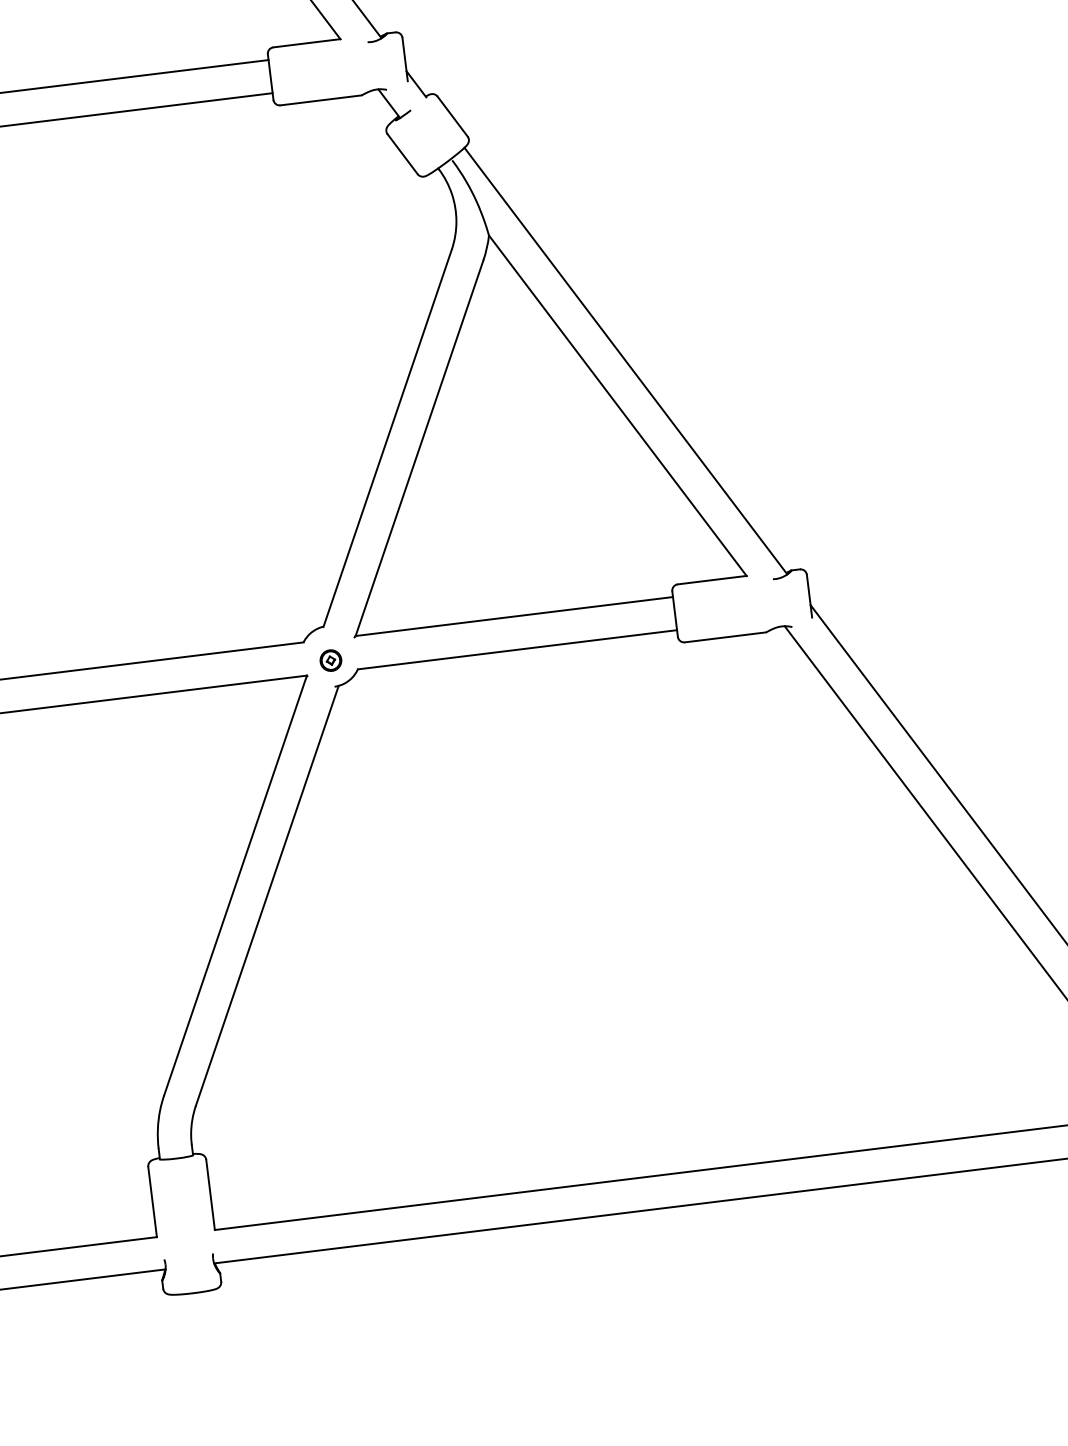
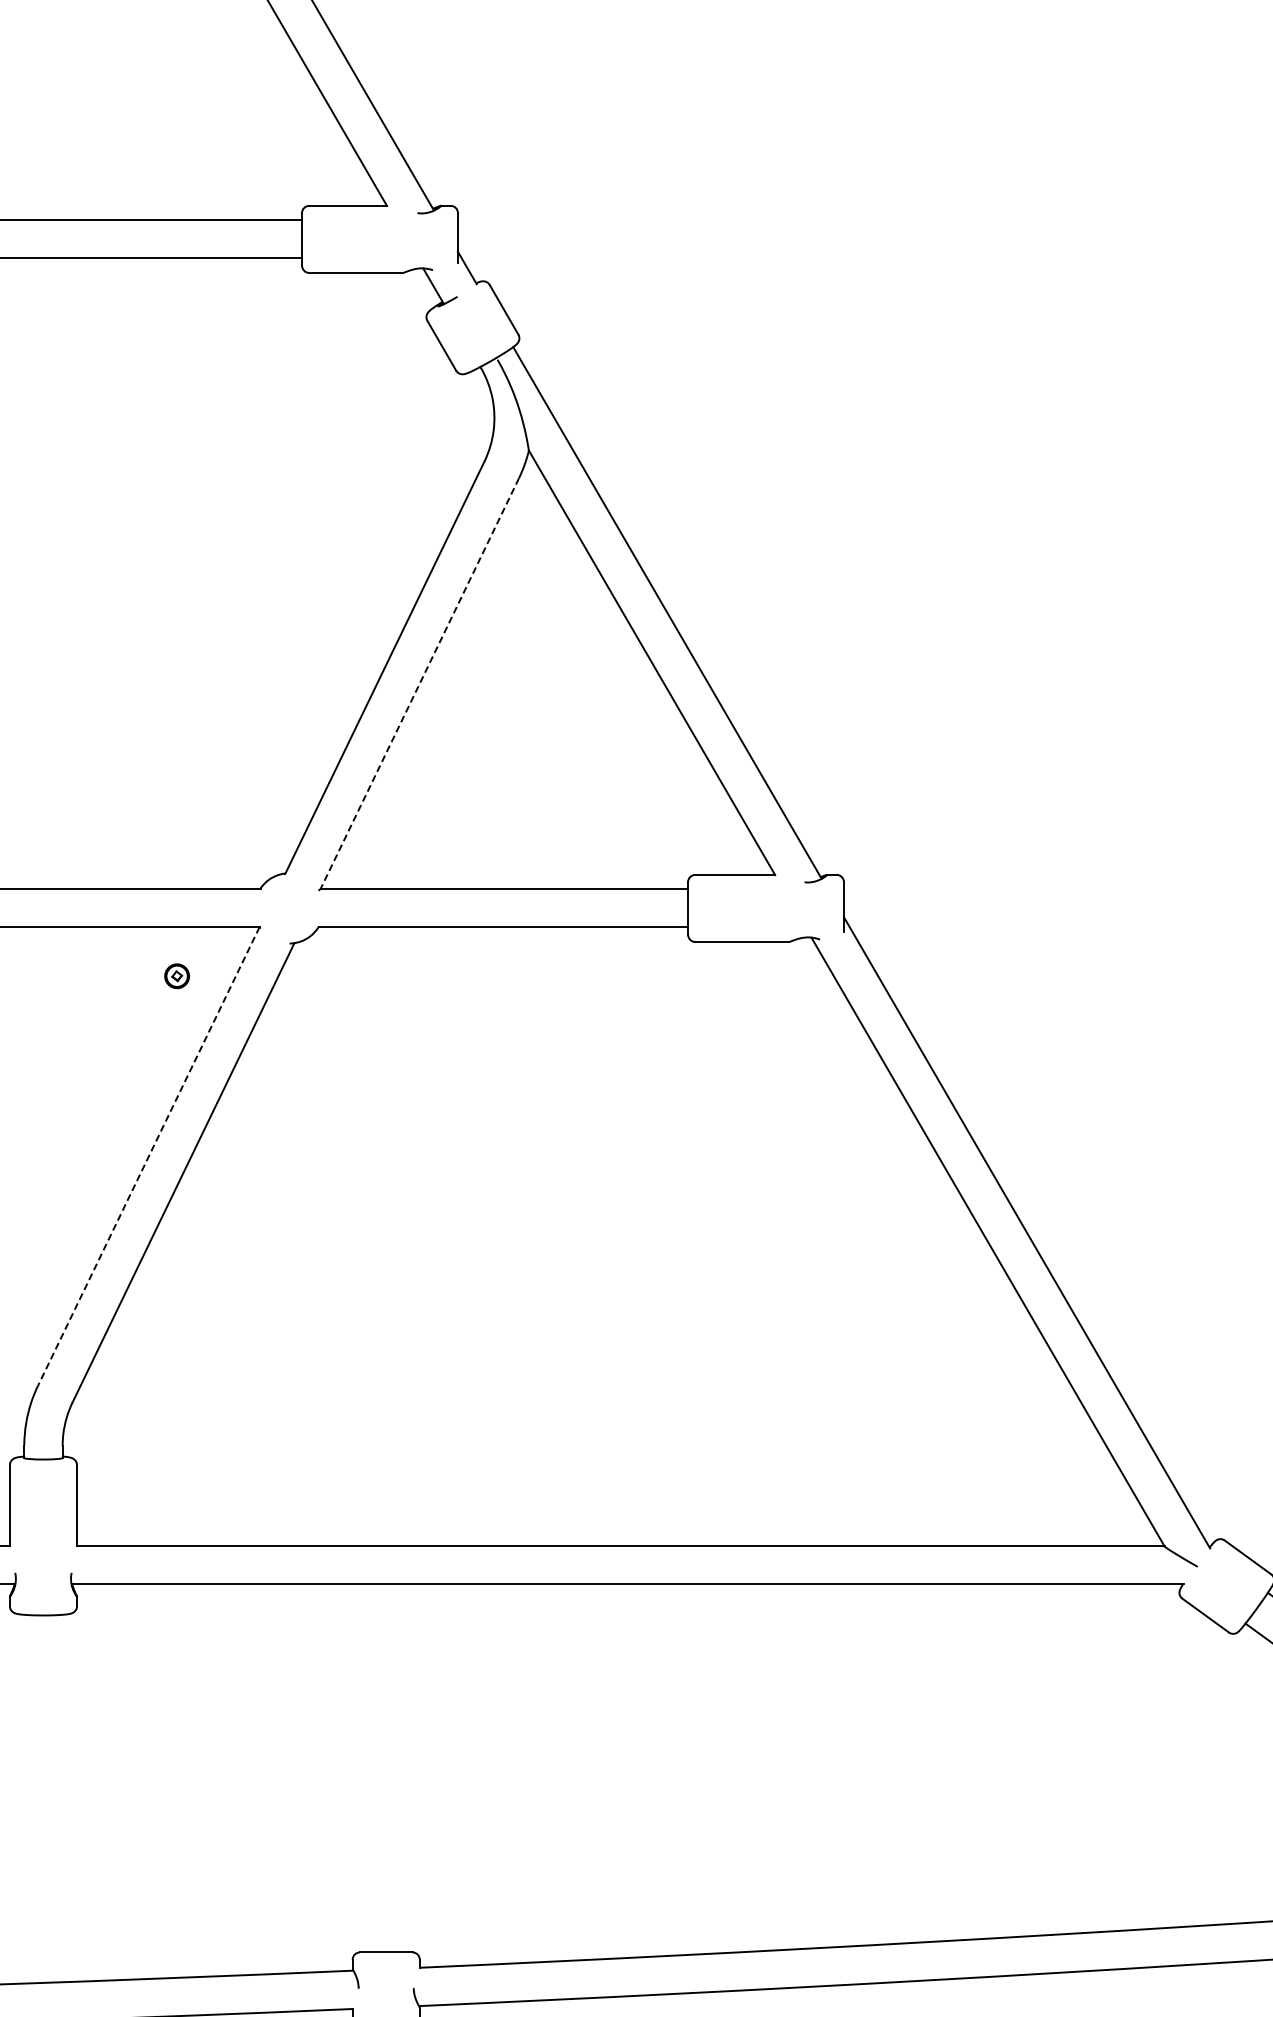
line: (419, 448) -> (419, 683), solid -> dashed
part: (330, 660) -> (176, 976), moved
line: (235, 885) -> (148, 1156), solid -> dashed

